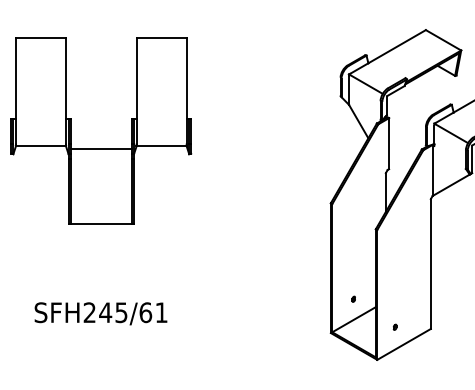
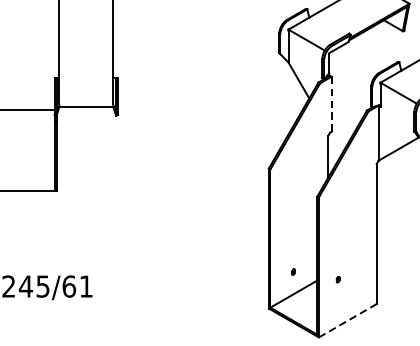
line: (389, 143) -> (332, 104), solid -> dashed
part: (394, 326) -> (337, 278), moved
line: (404, 344) -> (348, 320), solid -> dashed

